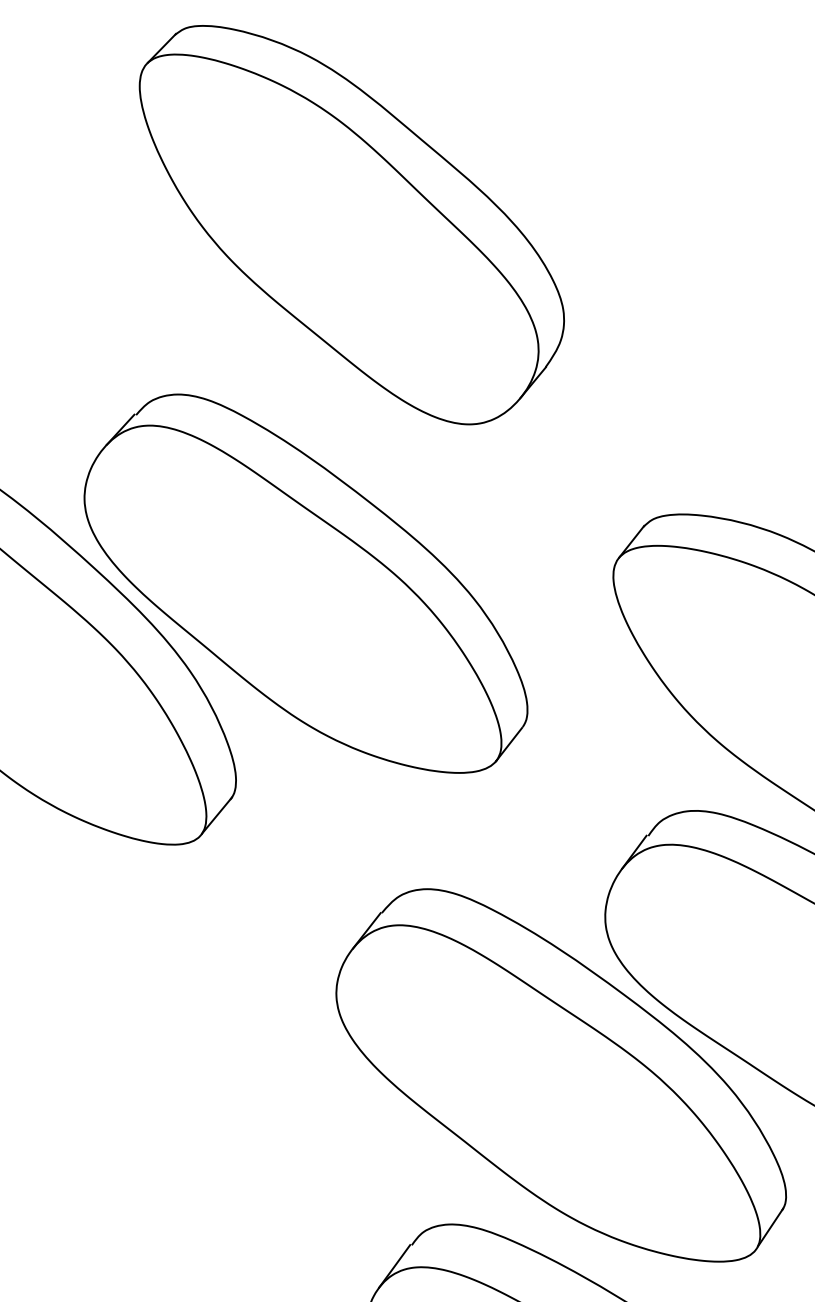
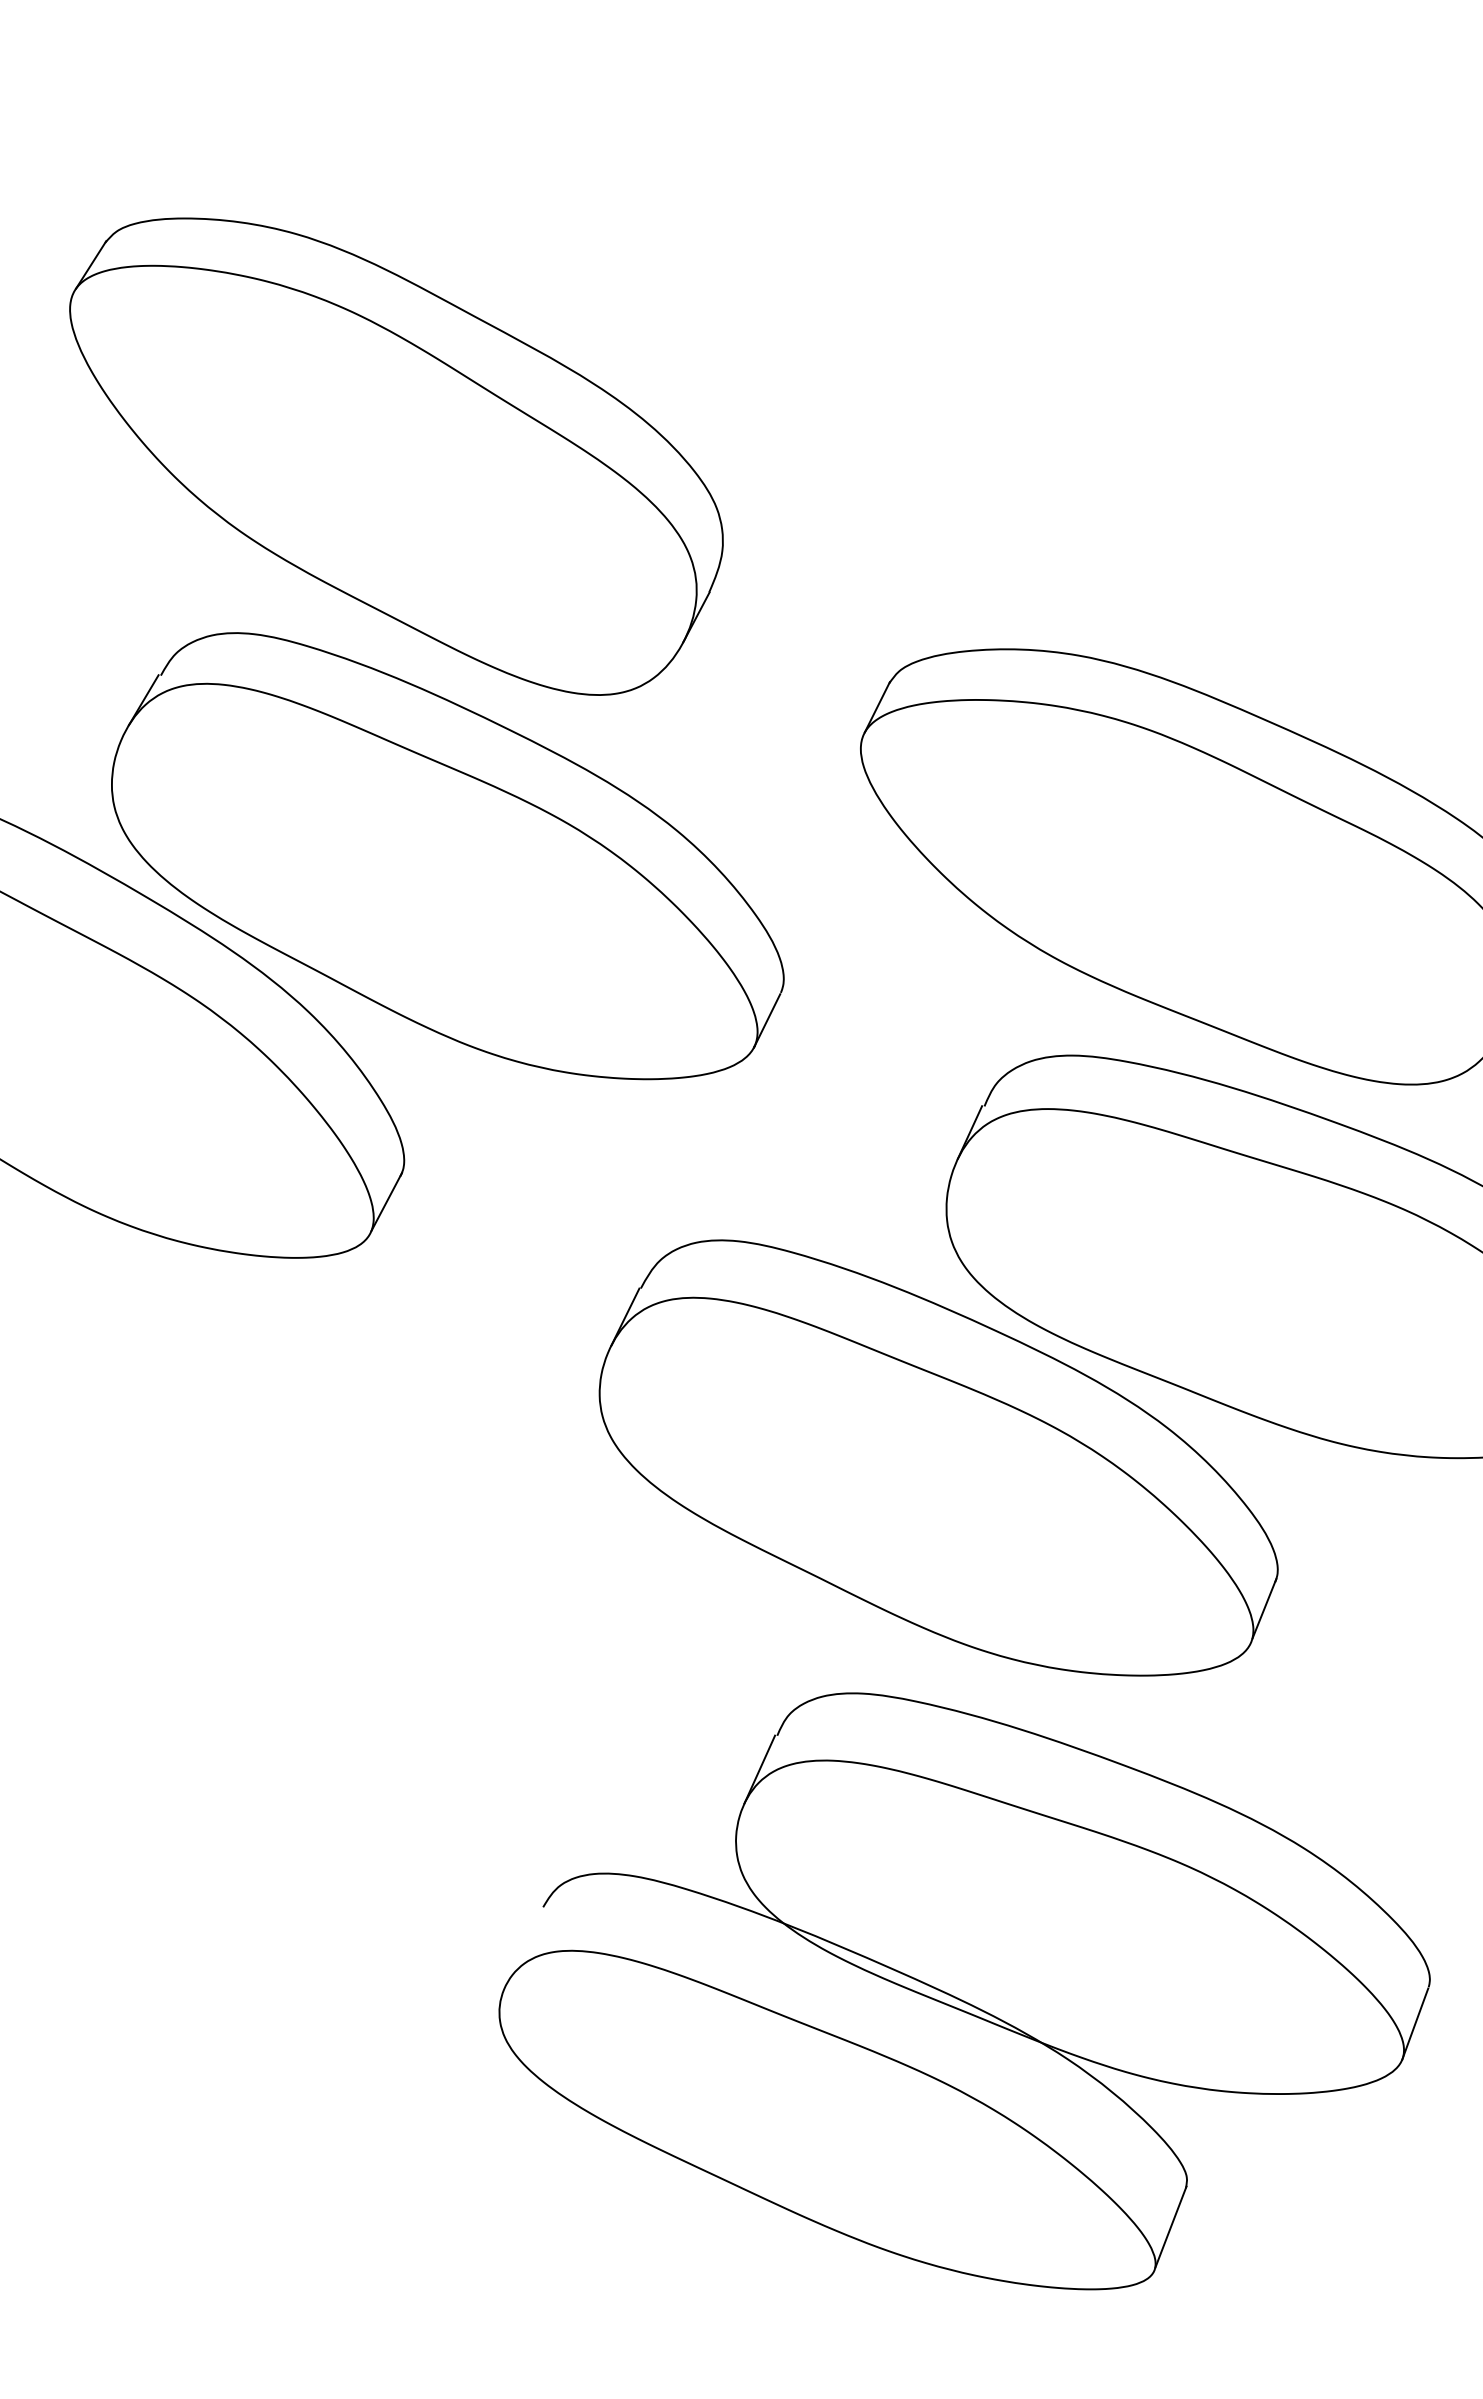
part: (347, 226) -> (396, 456), moved

